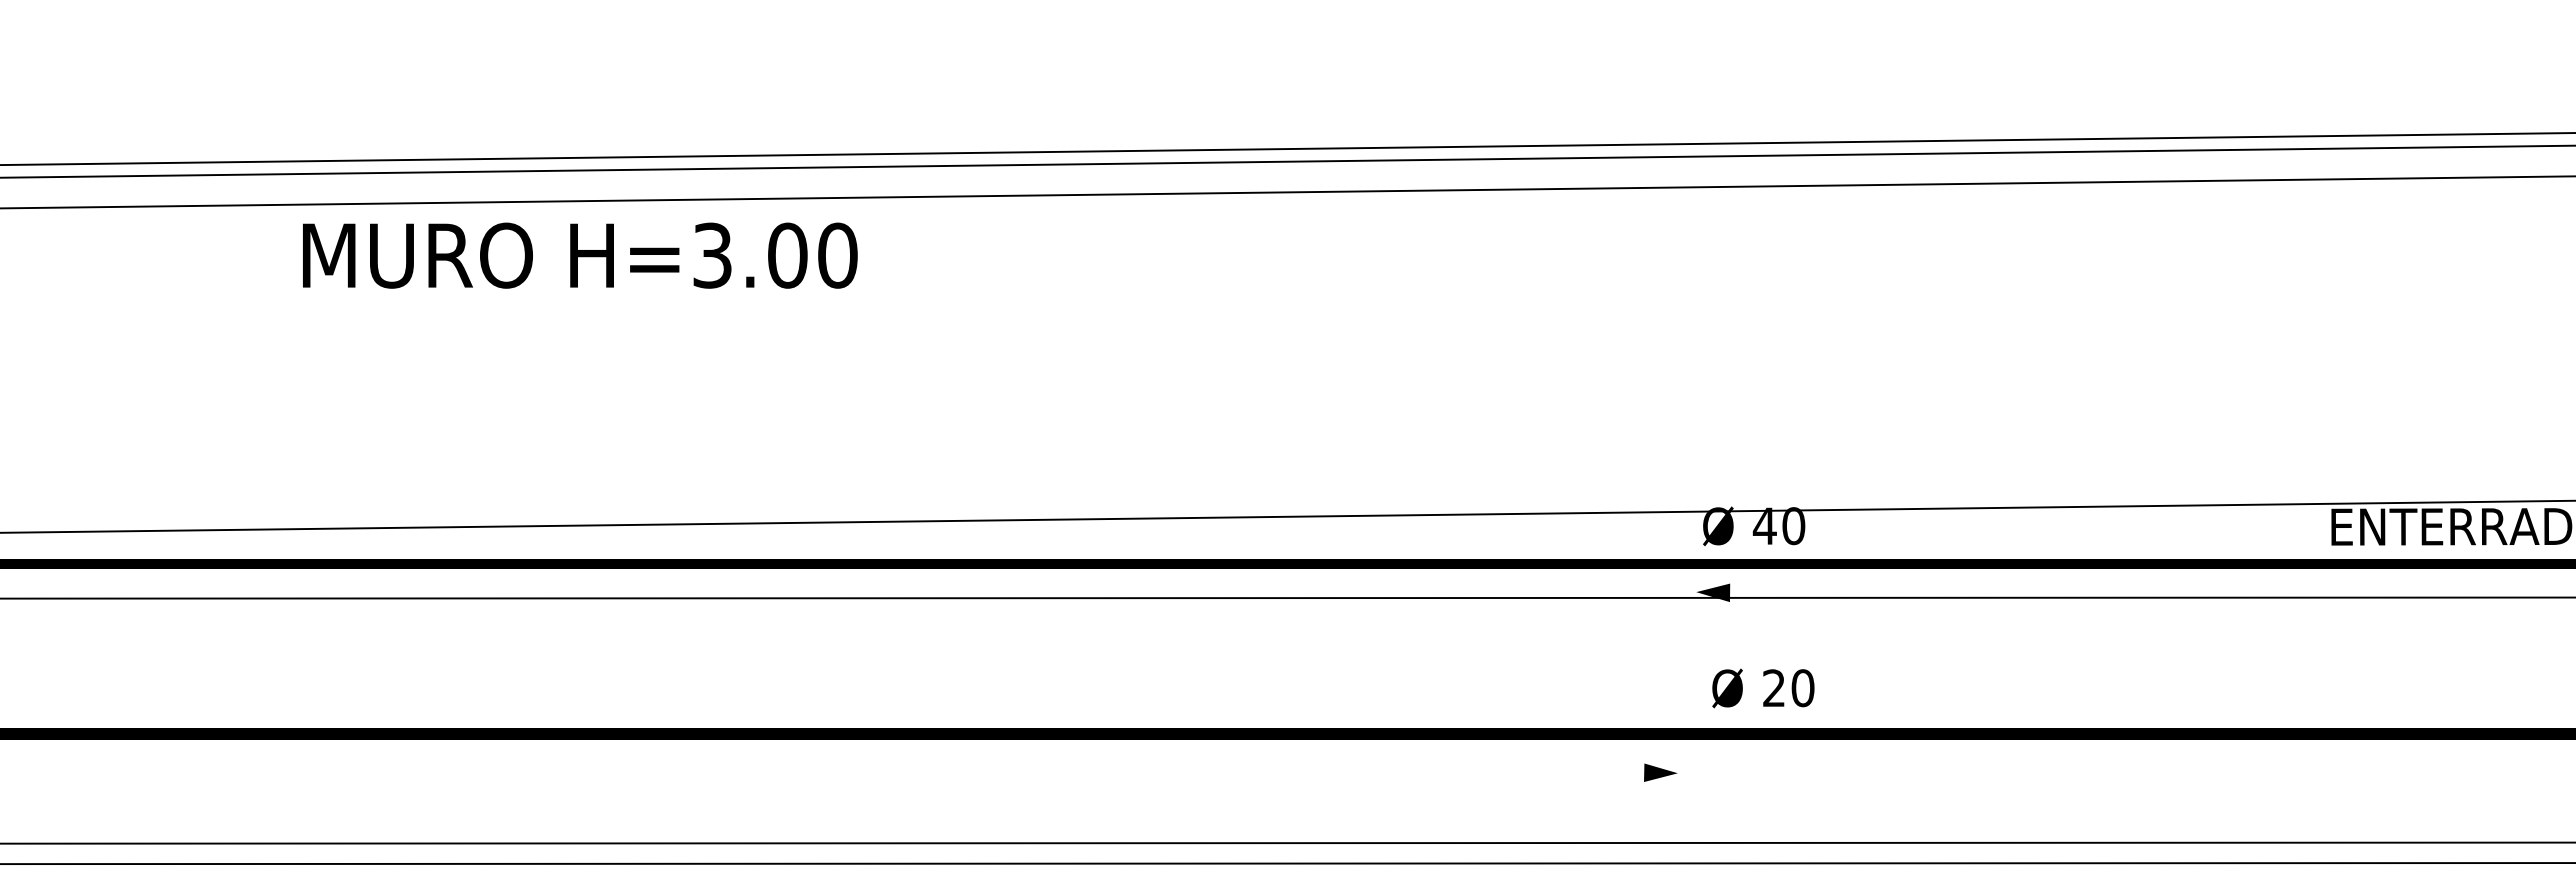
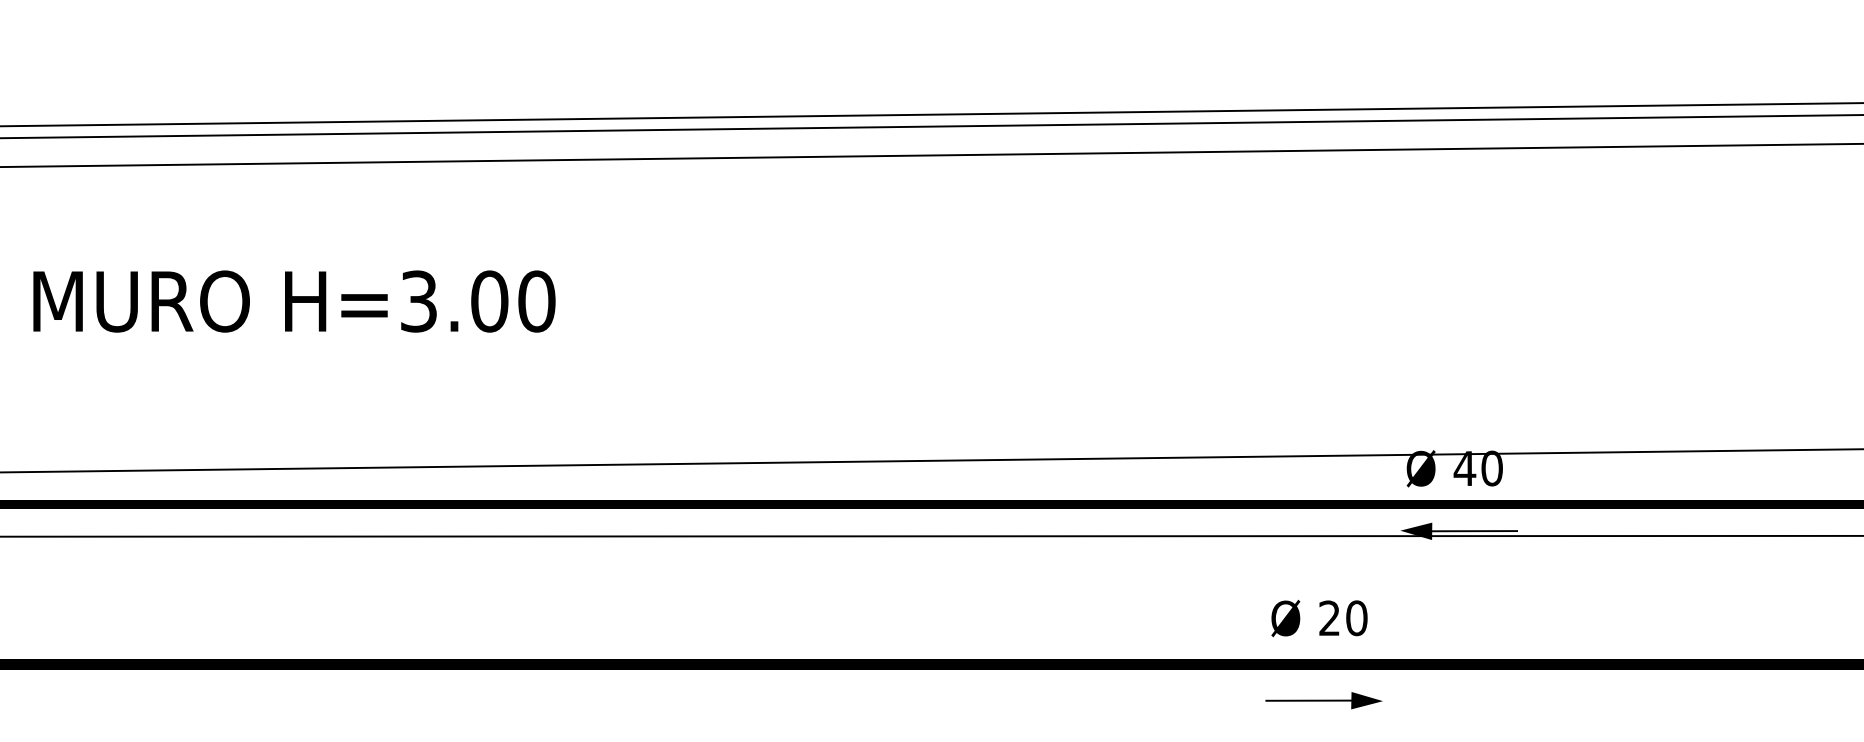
text: (580, 255) -> (294, 301), moved
line: (1774, 592) -> (1473, 531), added
text: (1763, 688) -> (1319, 618), moved
line: (1598, 772) -> (1308, 700), added

